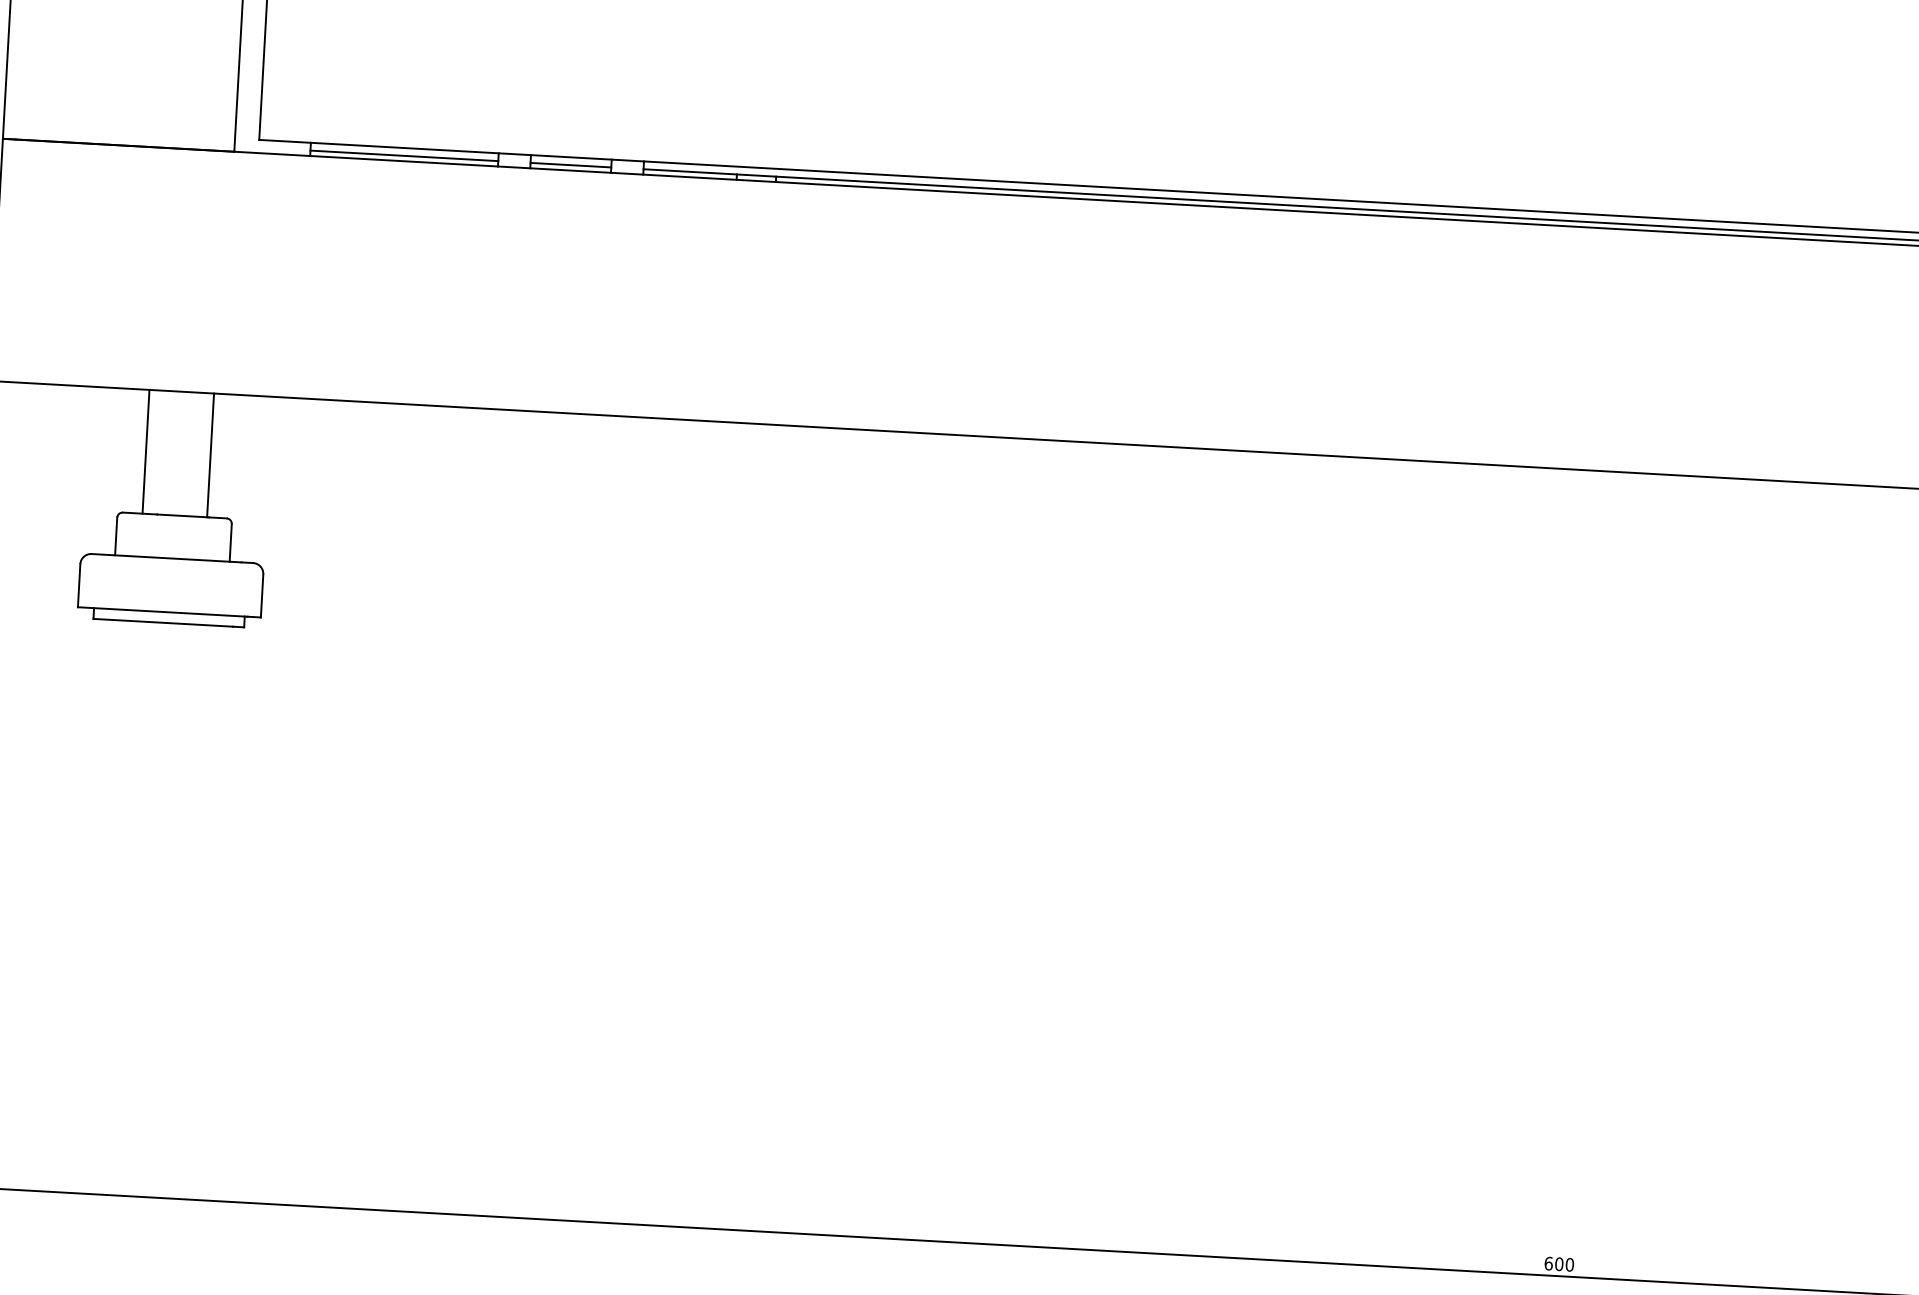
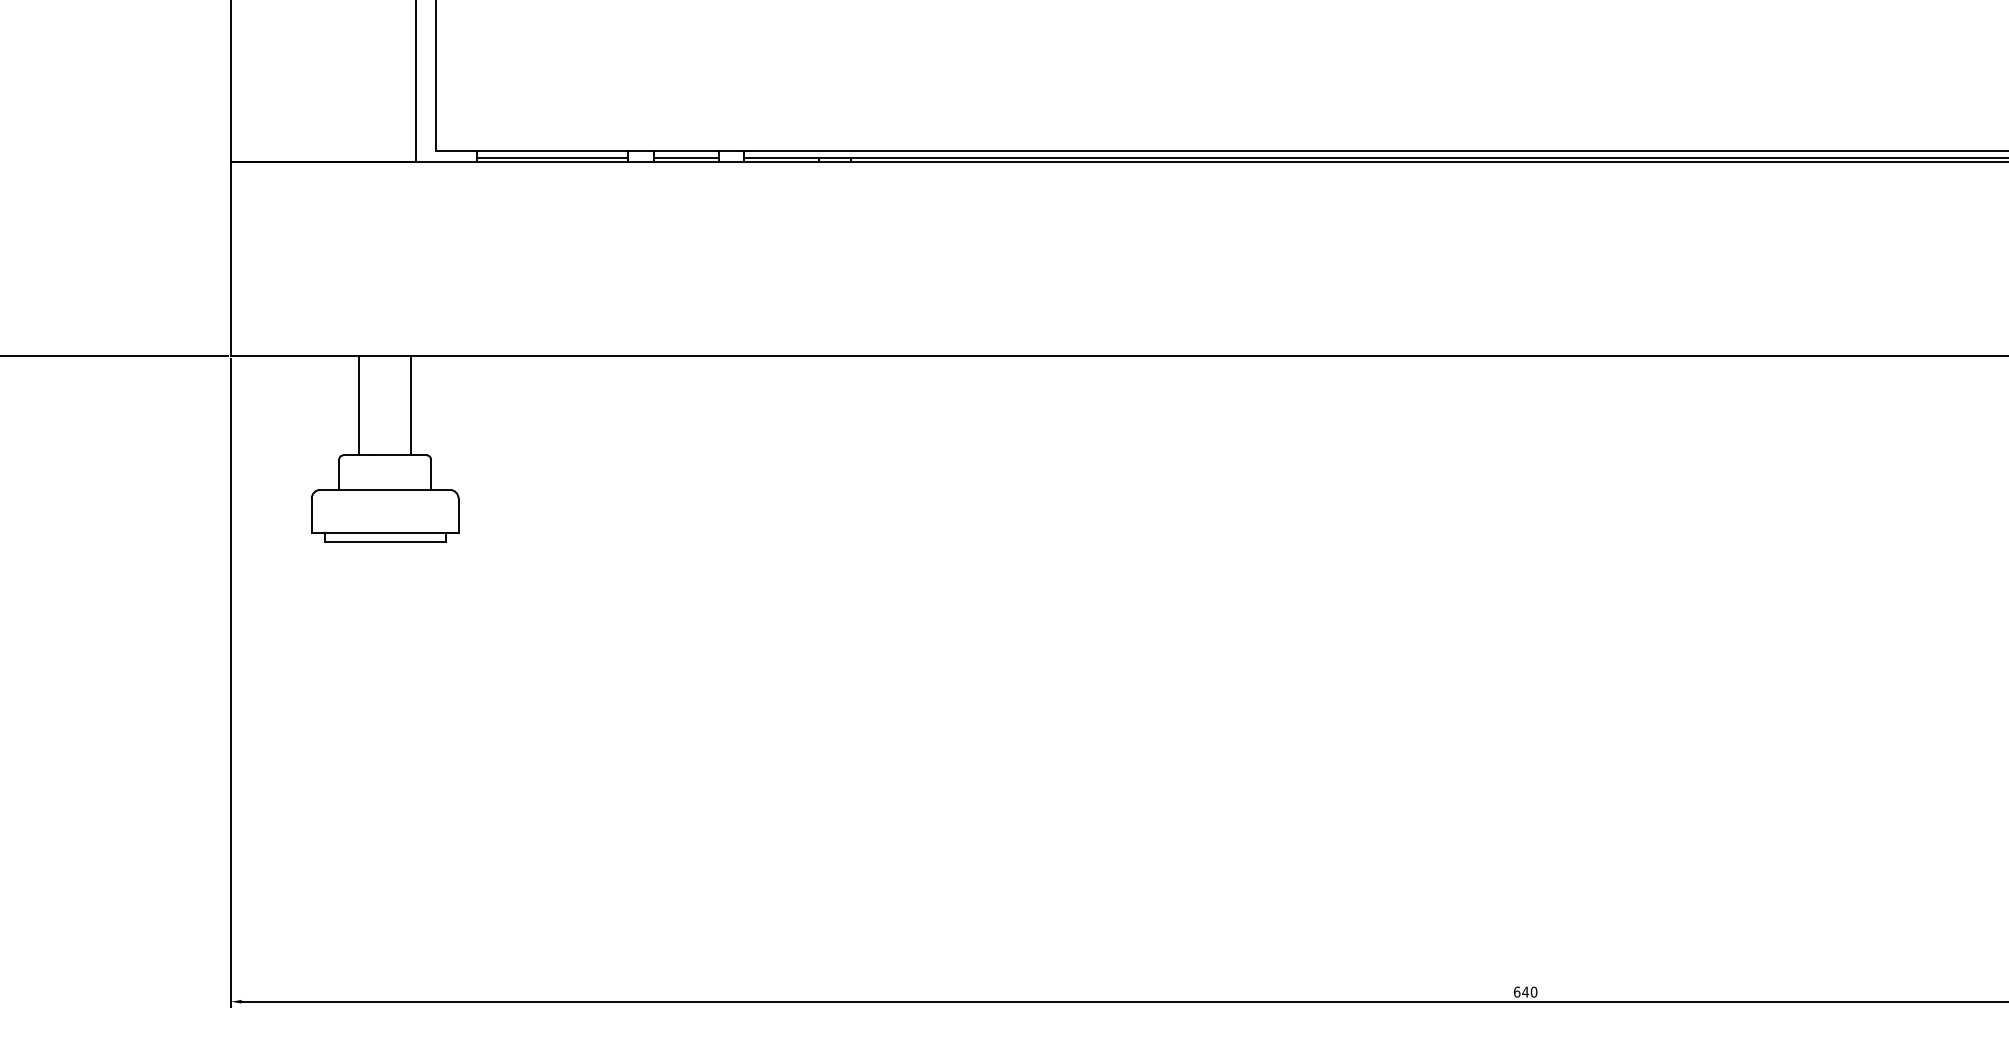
text: (1559, 1263) -> (1525, 991), 600 -> 640

